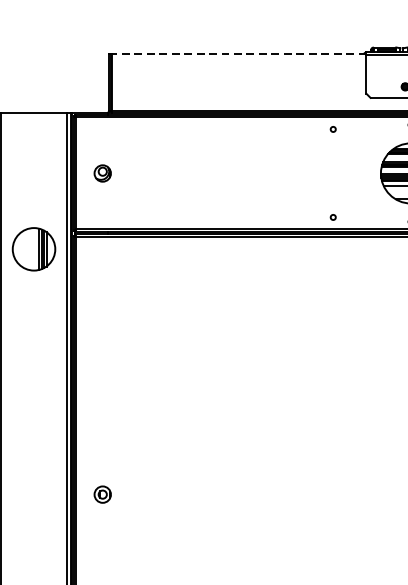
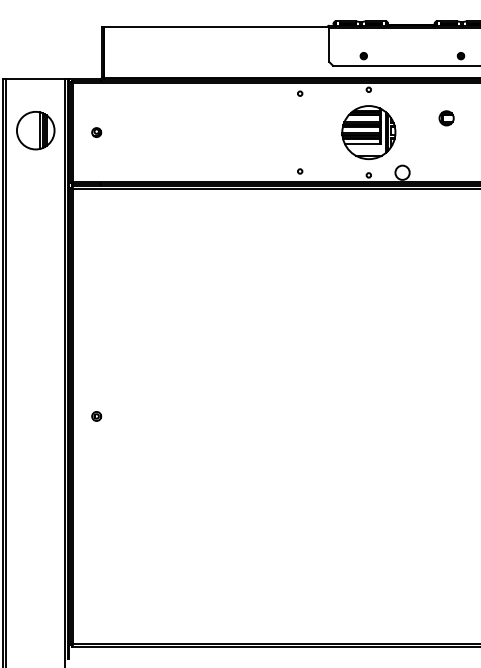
line: (238, 53) -> (216, 26), dashed -> solid
part: (102, 173) -> (96, 132), size x0.62
part: (33, 249) -> (35, 130), moved
part: (102, 494) -> (96, 416), size x0.62

